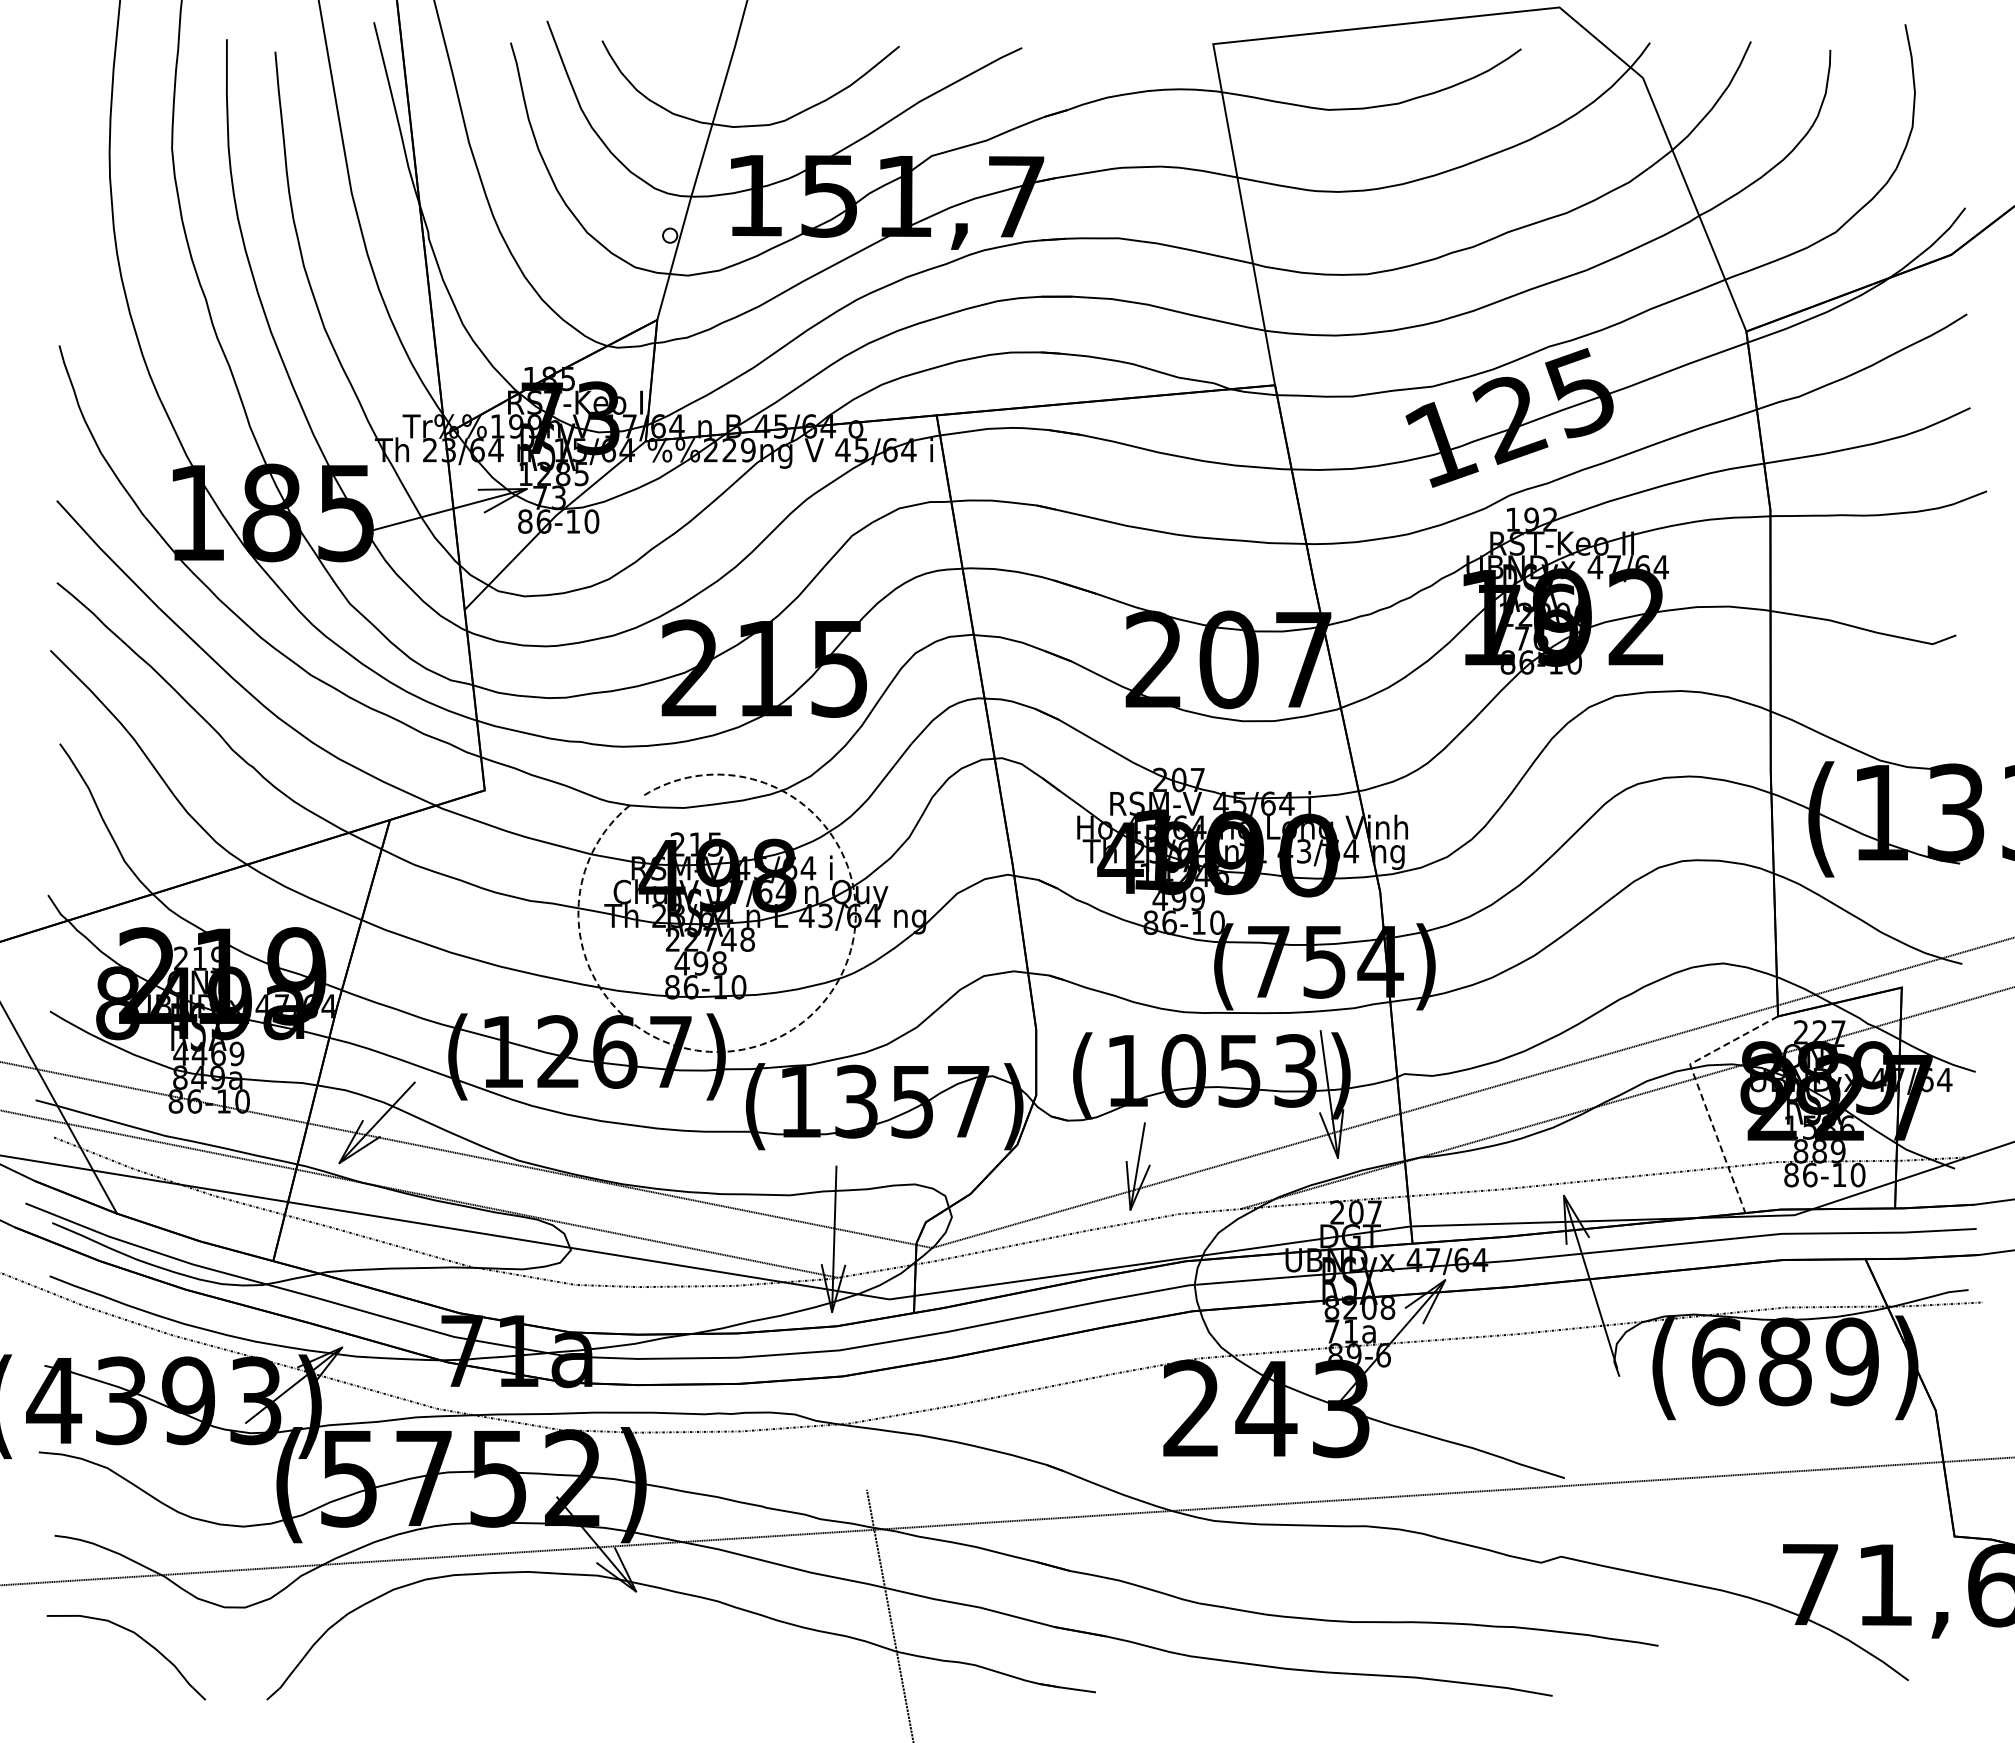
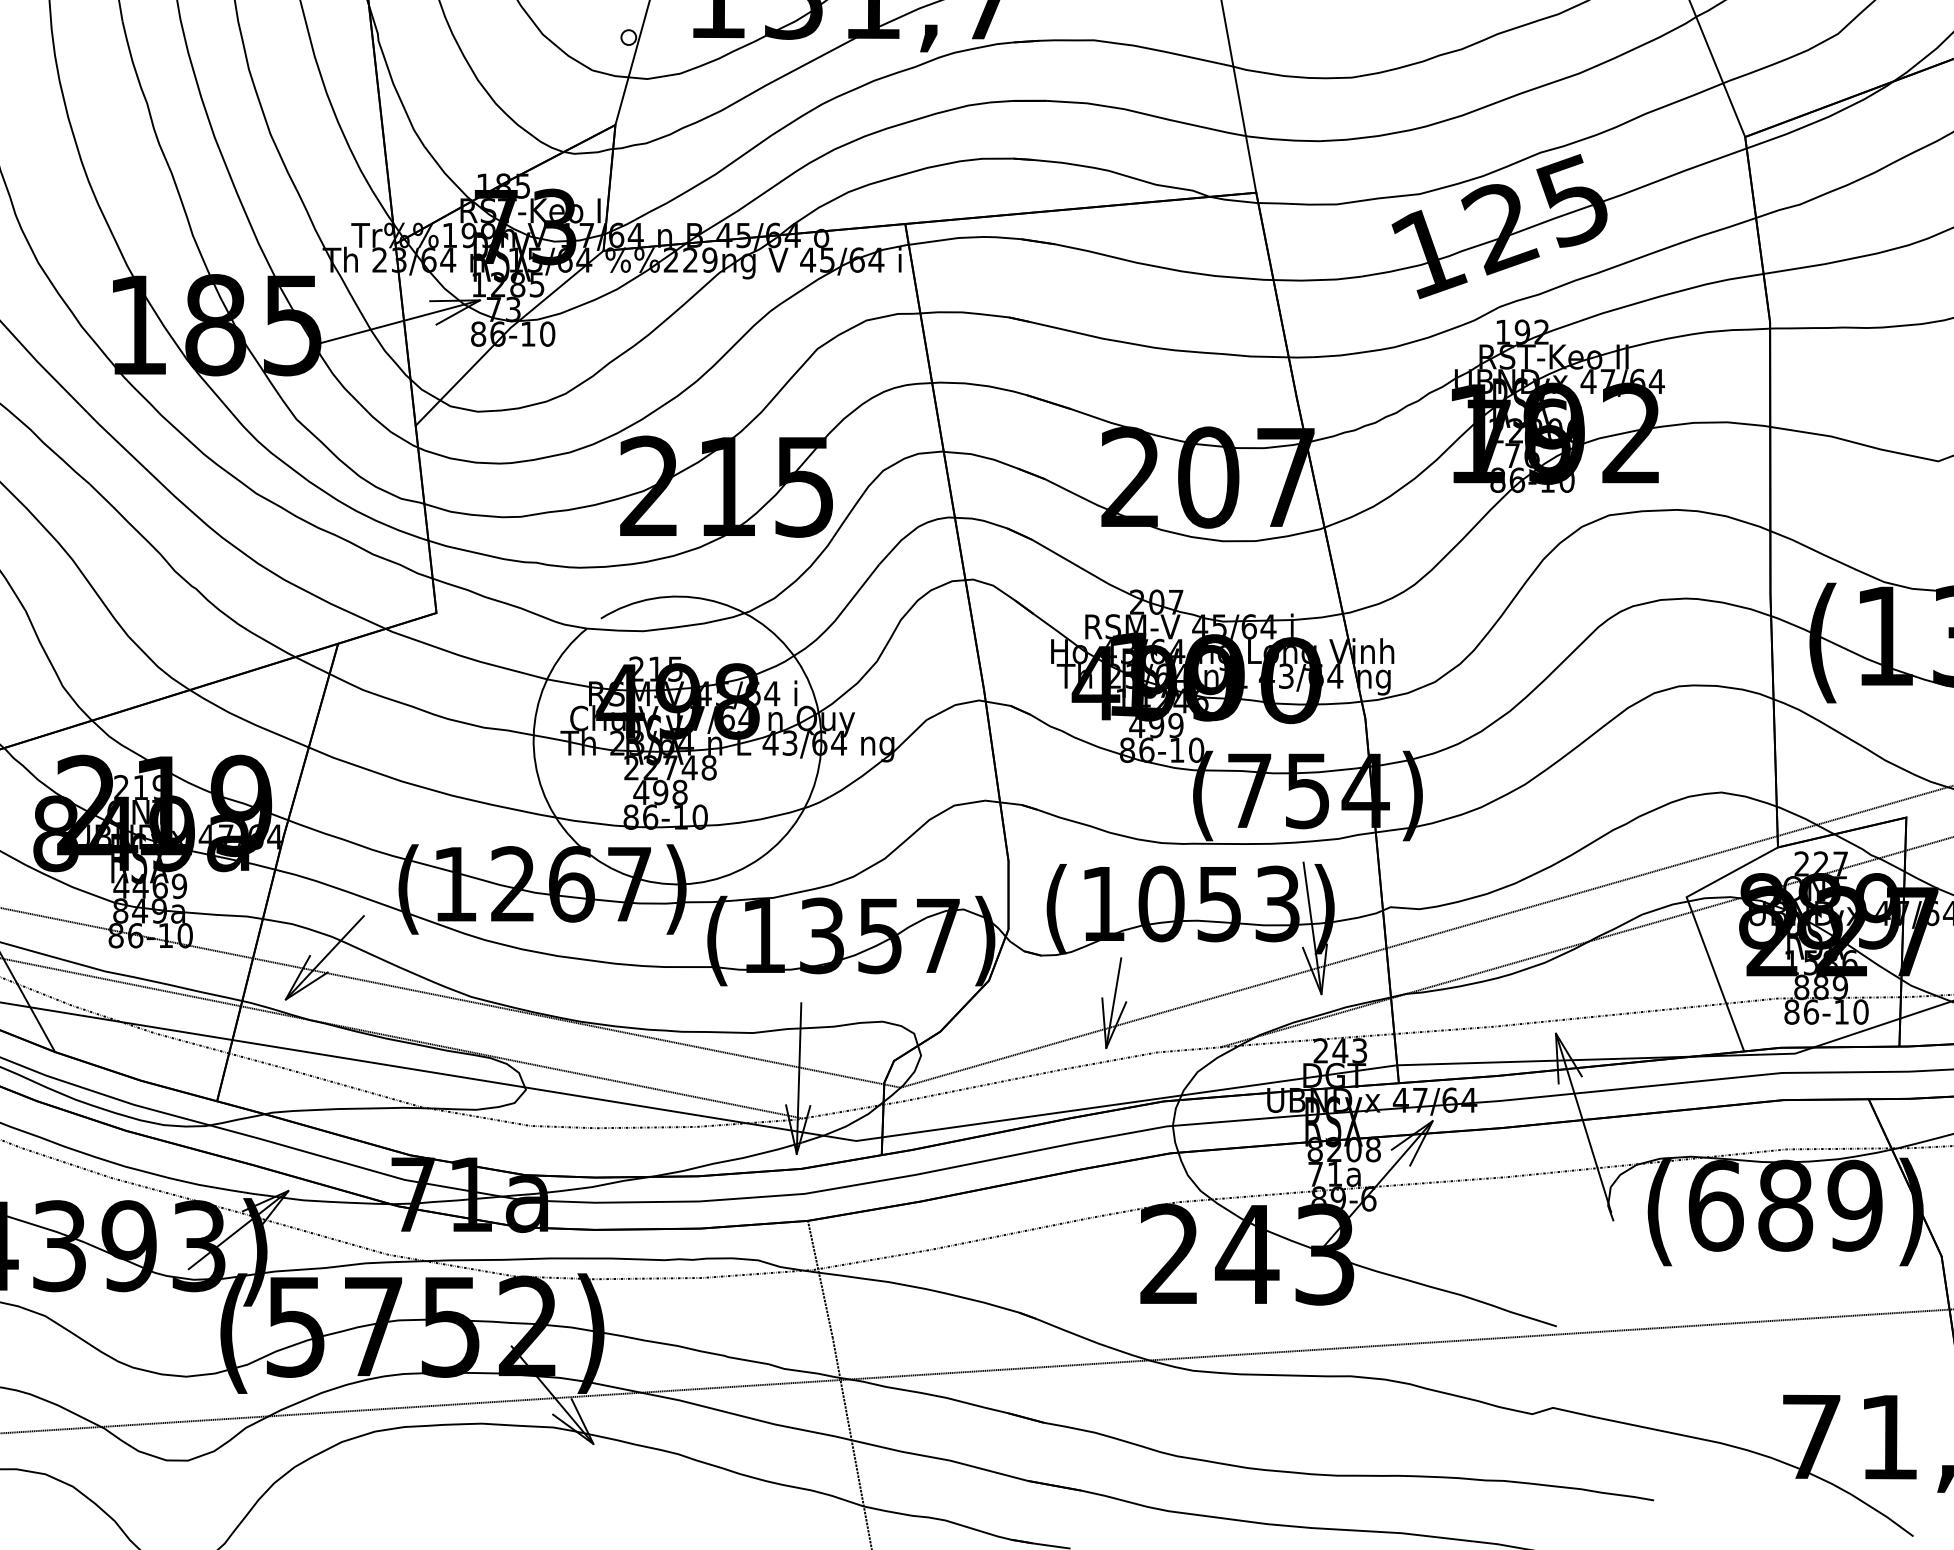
arc: (797, 1026) -> (760, 857), dashed -> solid
line: (1700, 1091) -> (1697, 925), dashed -> solid
text: (1364, 1212) -> (1349, 1050), 207 -> 243
line: (854, 1432) -> (820, 1279), added

